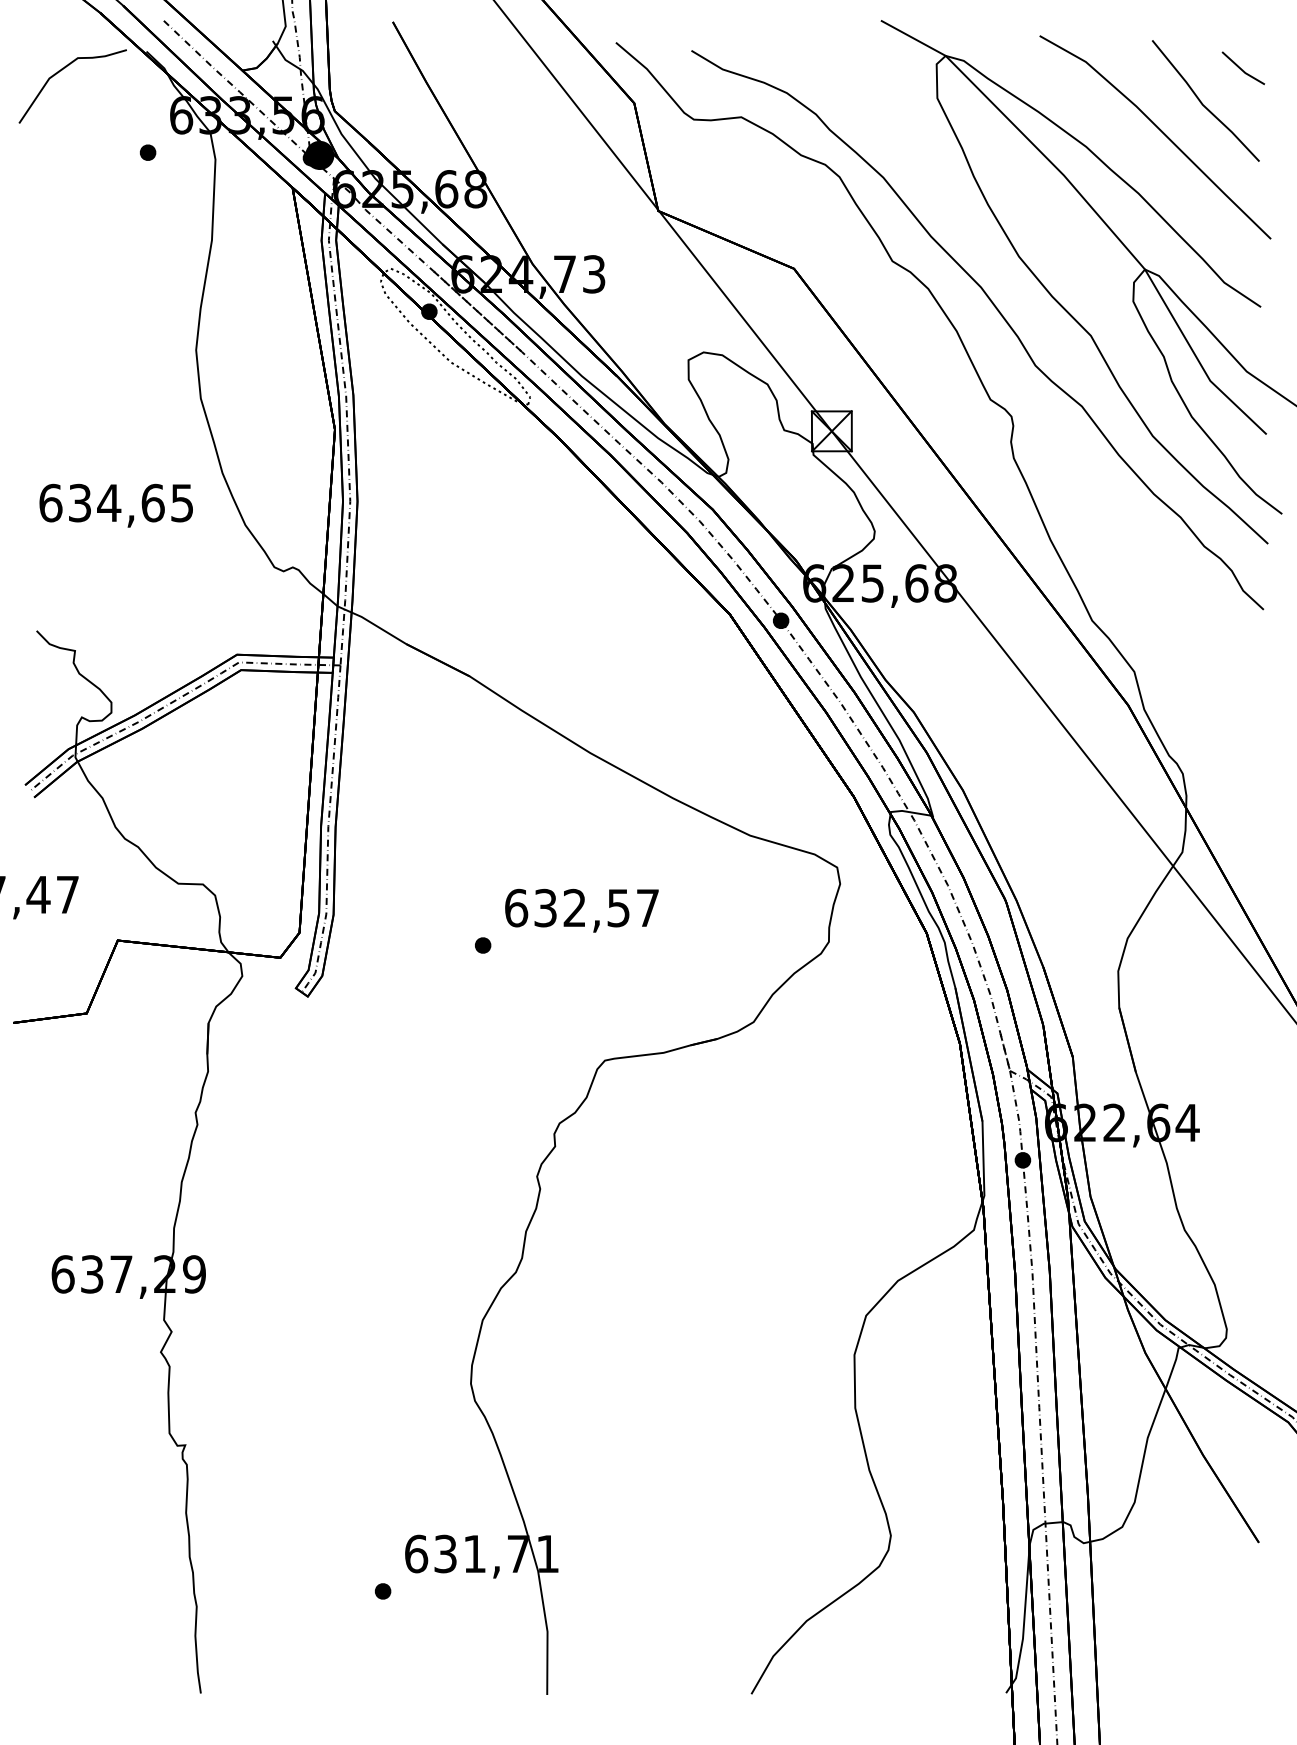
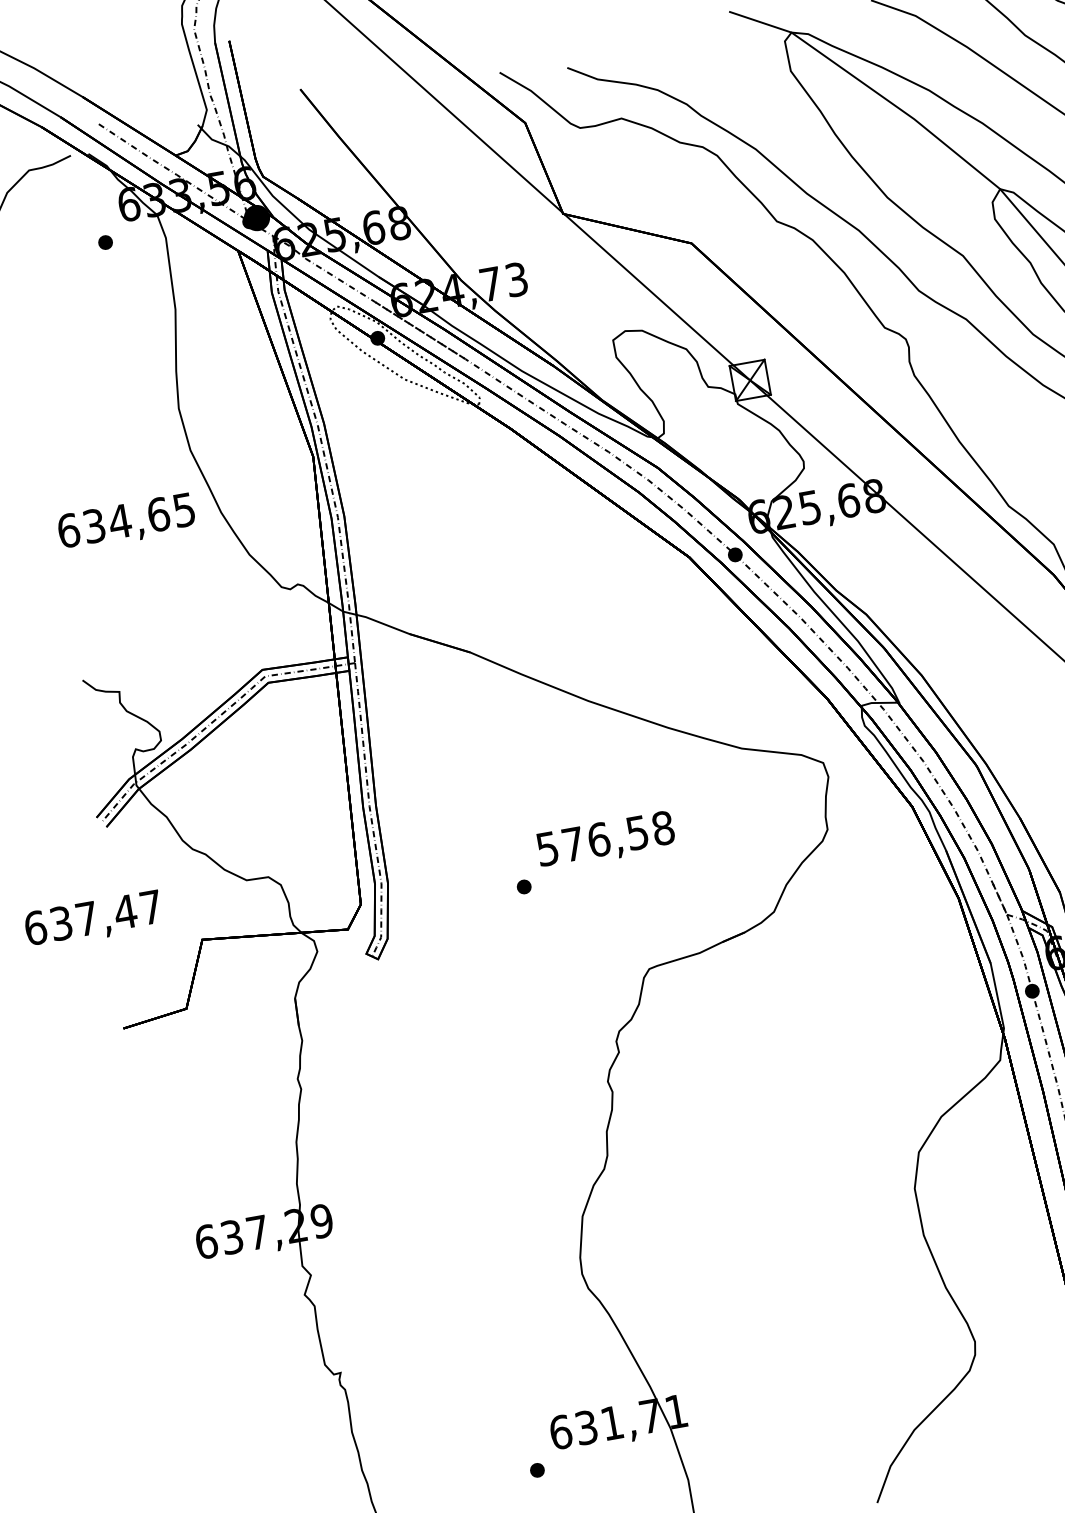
text: (115, 505) -> (125, 522), moved
text: (582, 907) -> (605, 837), 632,57 -> 576,58

